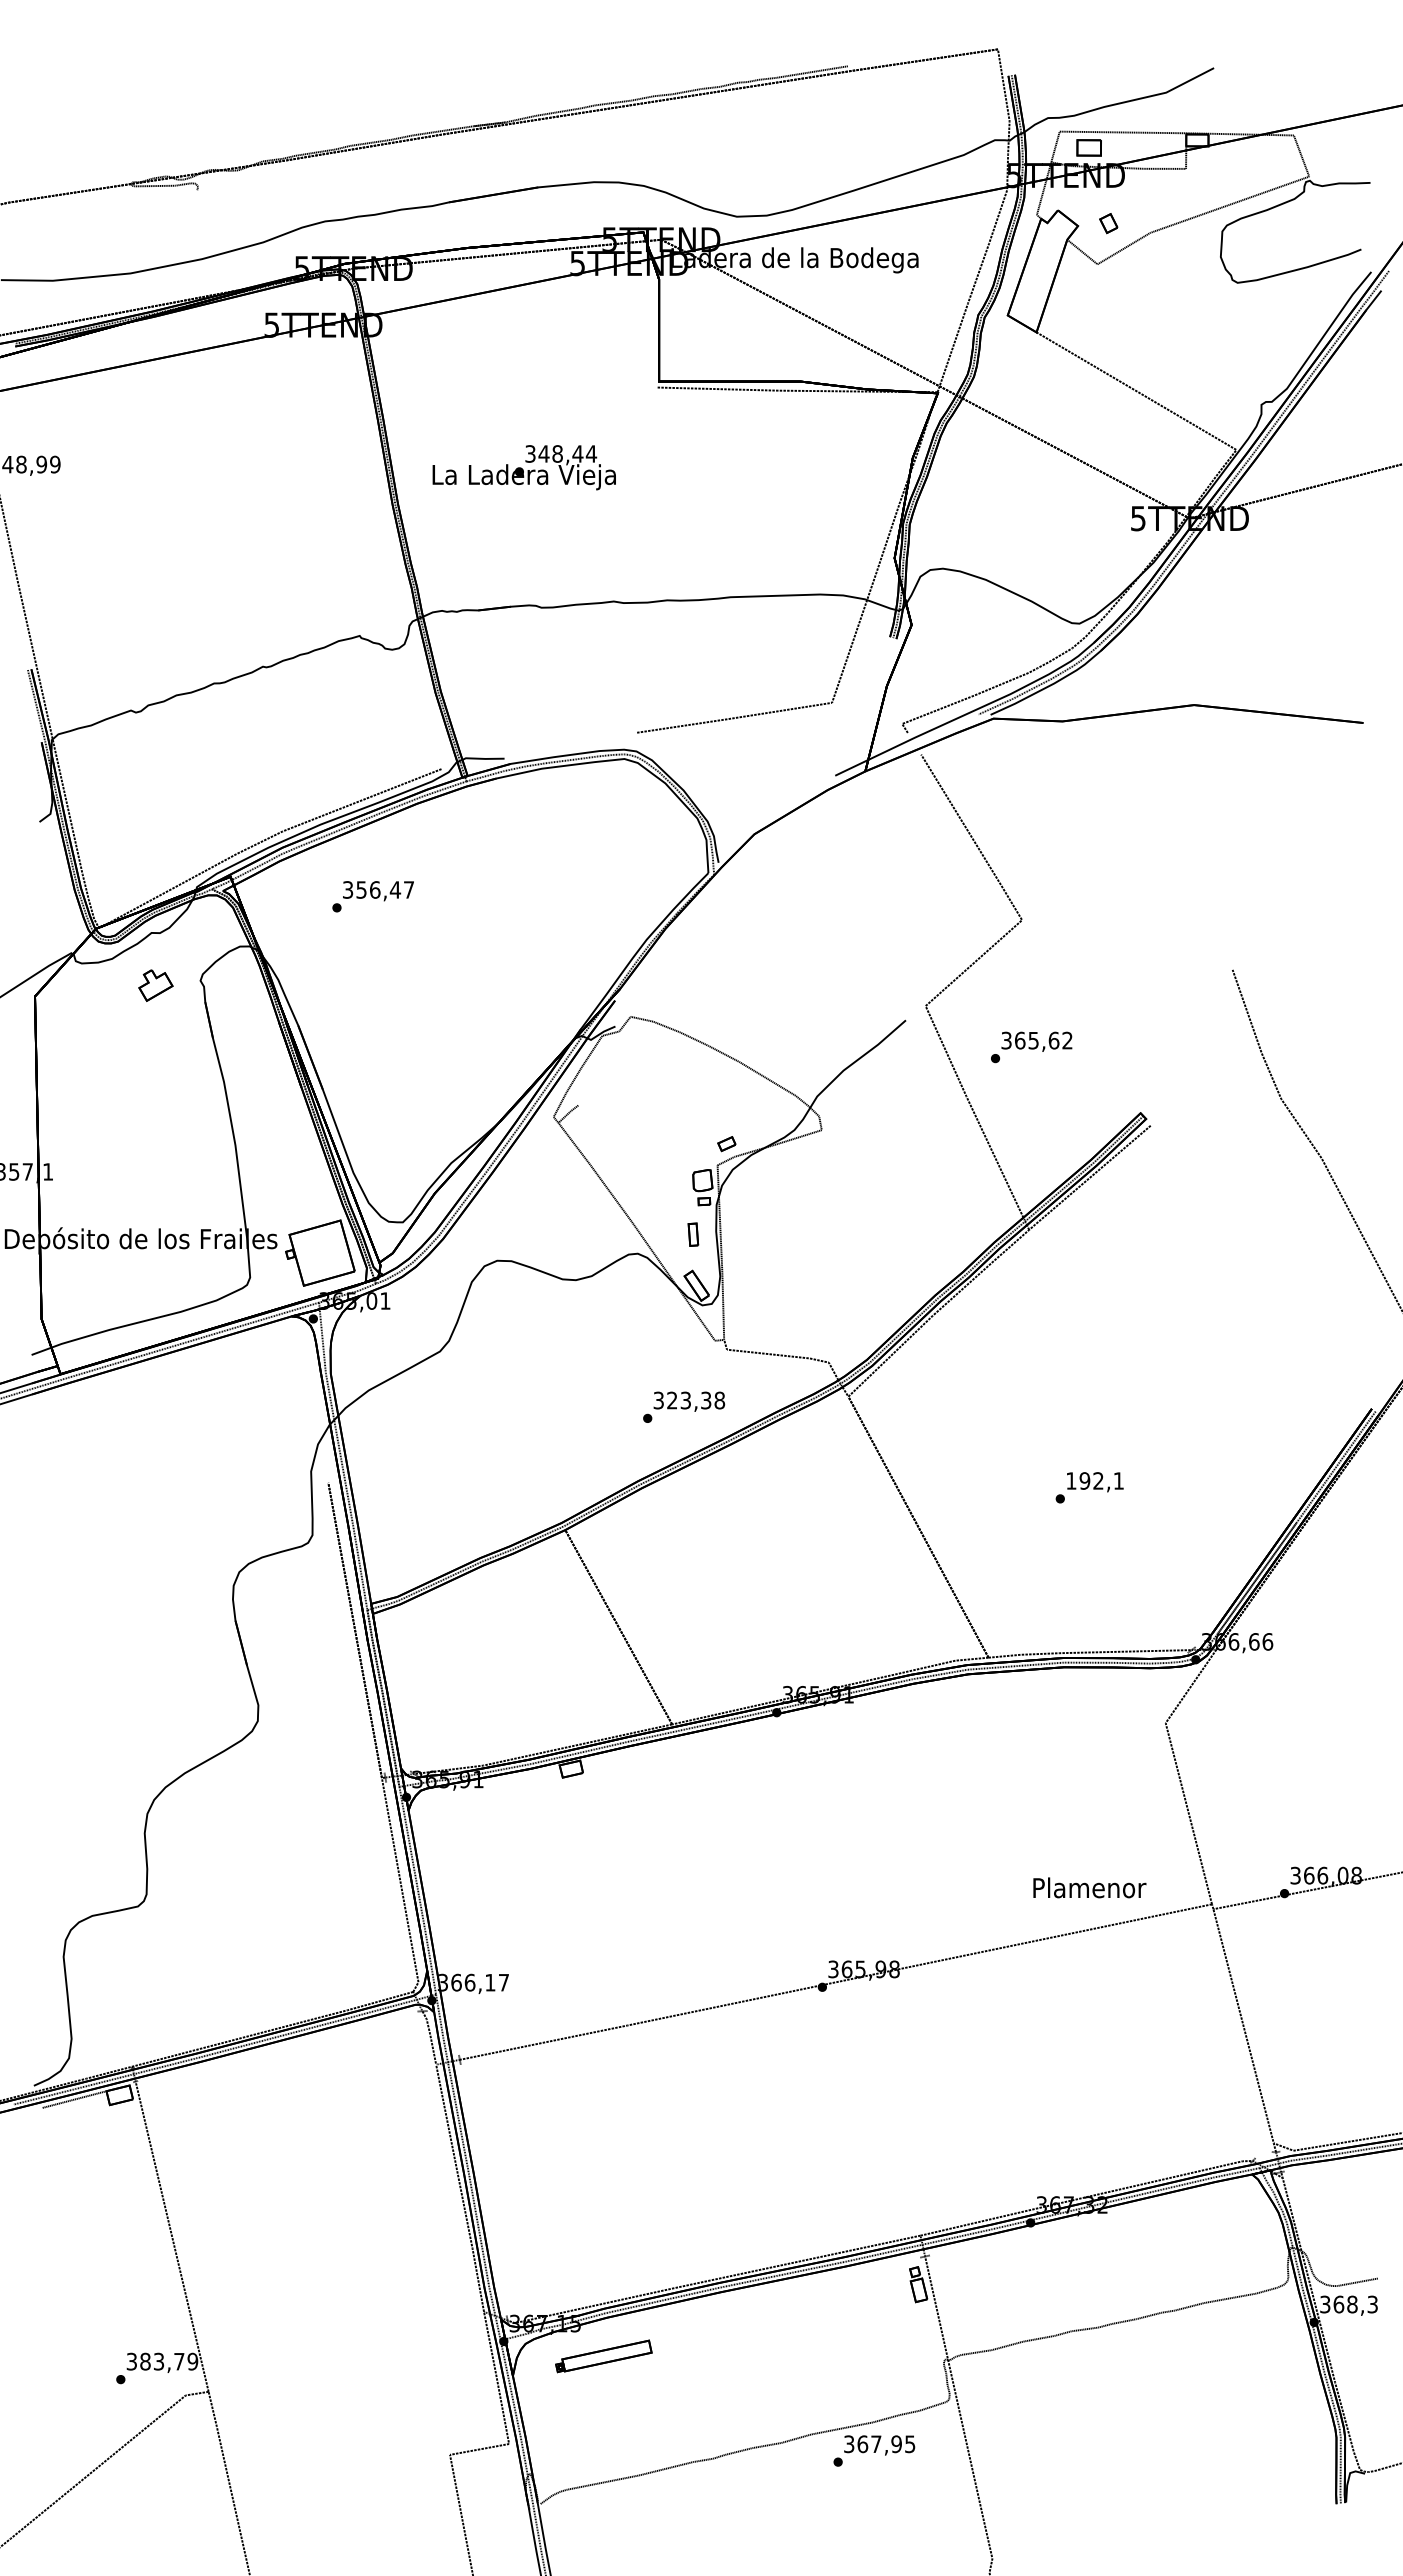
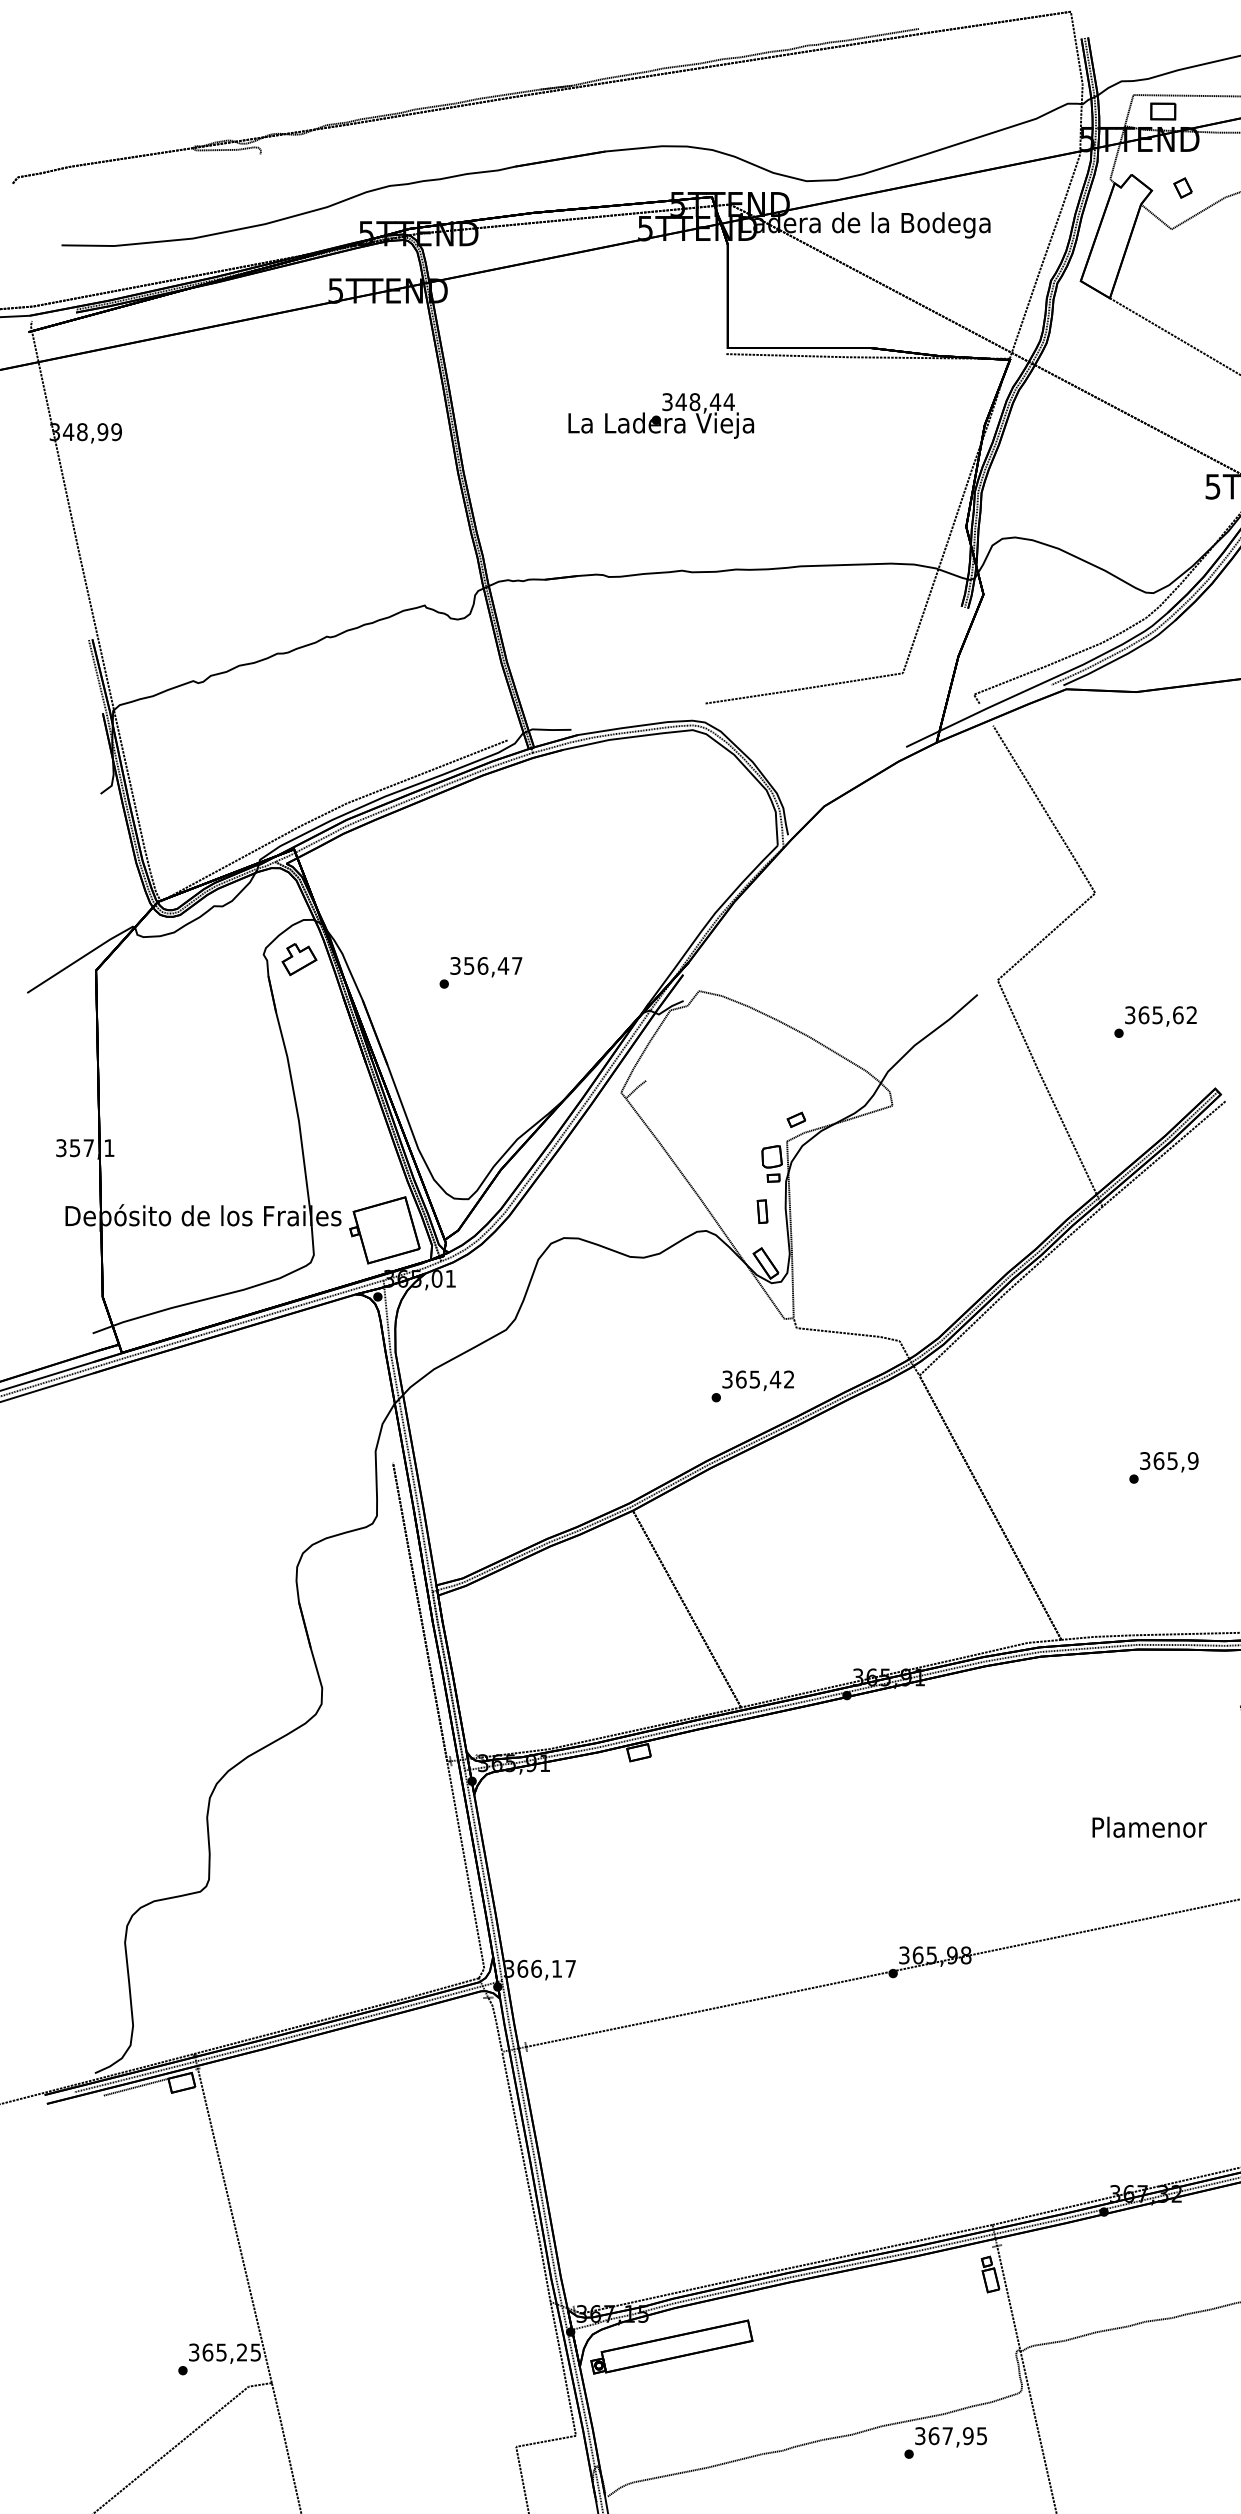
text: (523, 467) -> (660, 415), moved
text: (372, 896) -> (480, 972), moved
part: (155, 985) -> (299, 959), moved
text: (1031, 1047) -> (1155, 1022), moved
text: (696, 1400) -> (765, 1379), 323,38 -> 365,42
text: (1095, 1480) -> (1169, 1460), 192,1 -> 365,9
text: (1089, 1887) -> (1149, 1826), moved
part: (603, 2356) -> (671, 2347), size x1.67
text: (169, 2361) -> (232, 2352), 383,79 -> 365,25

